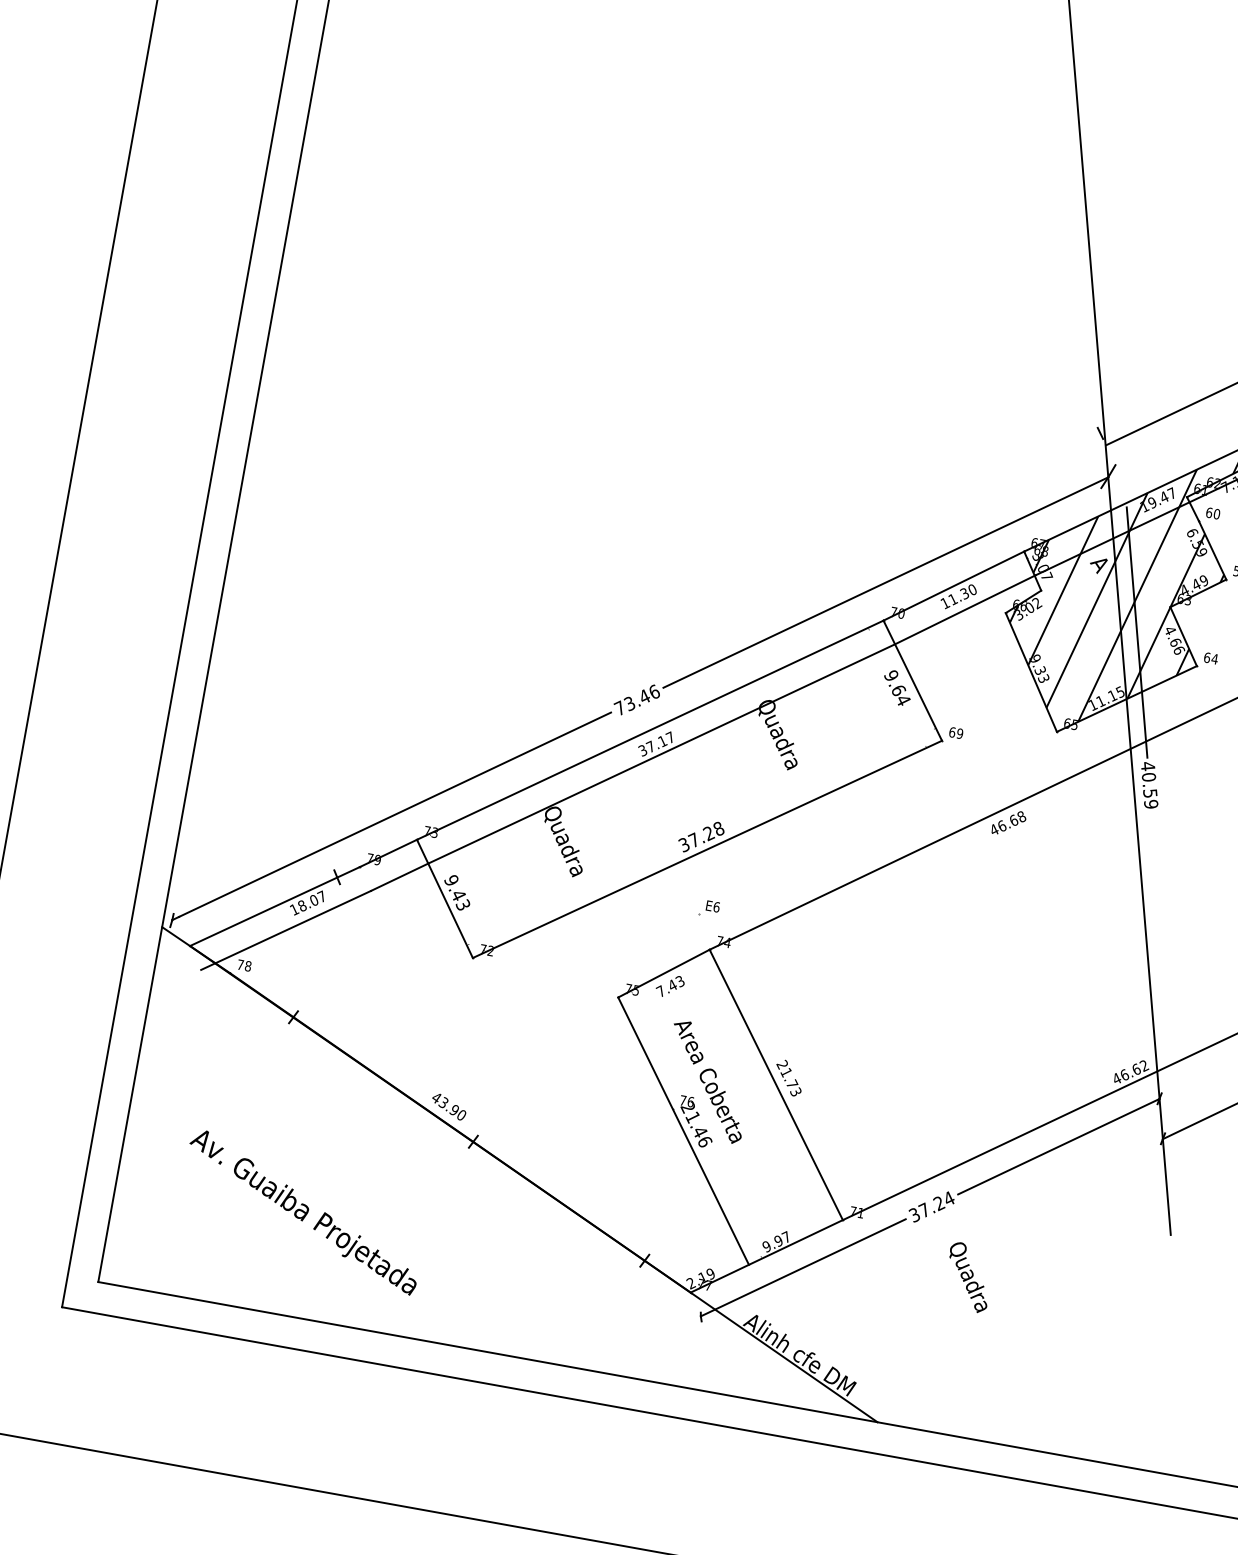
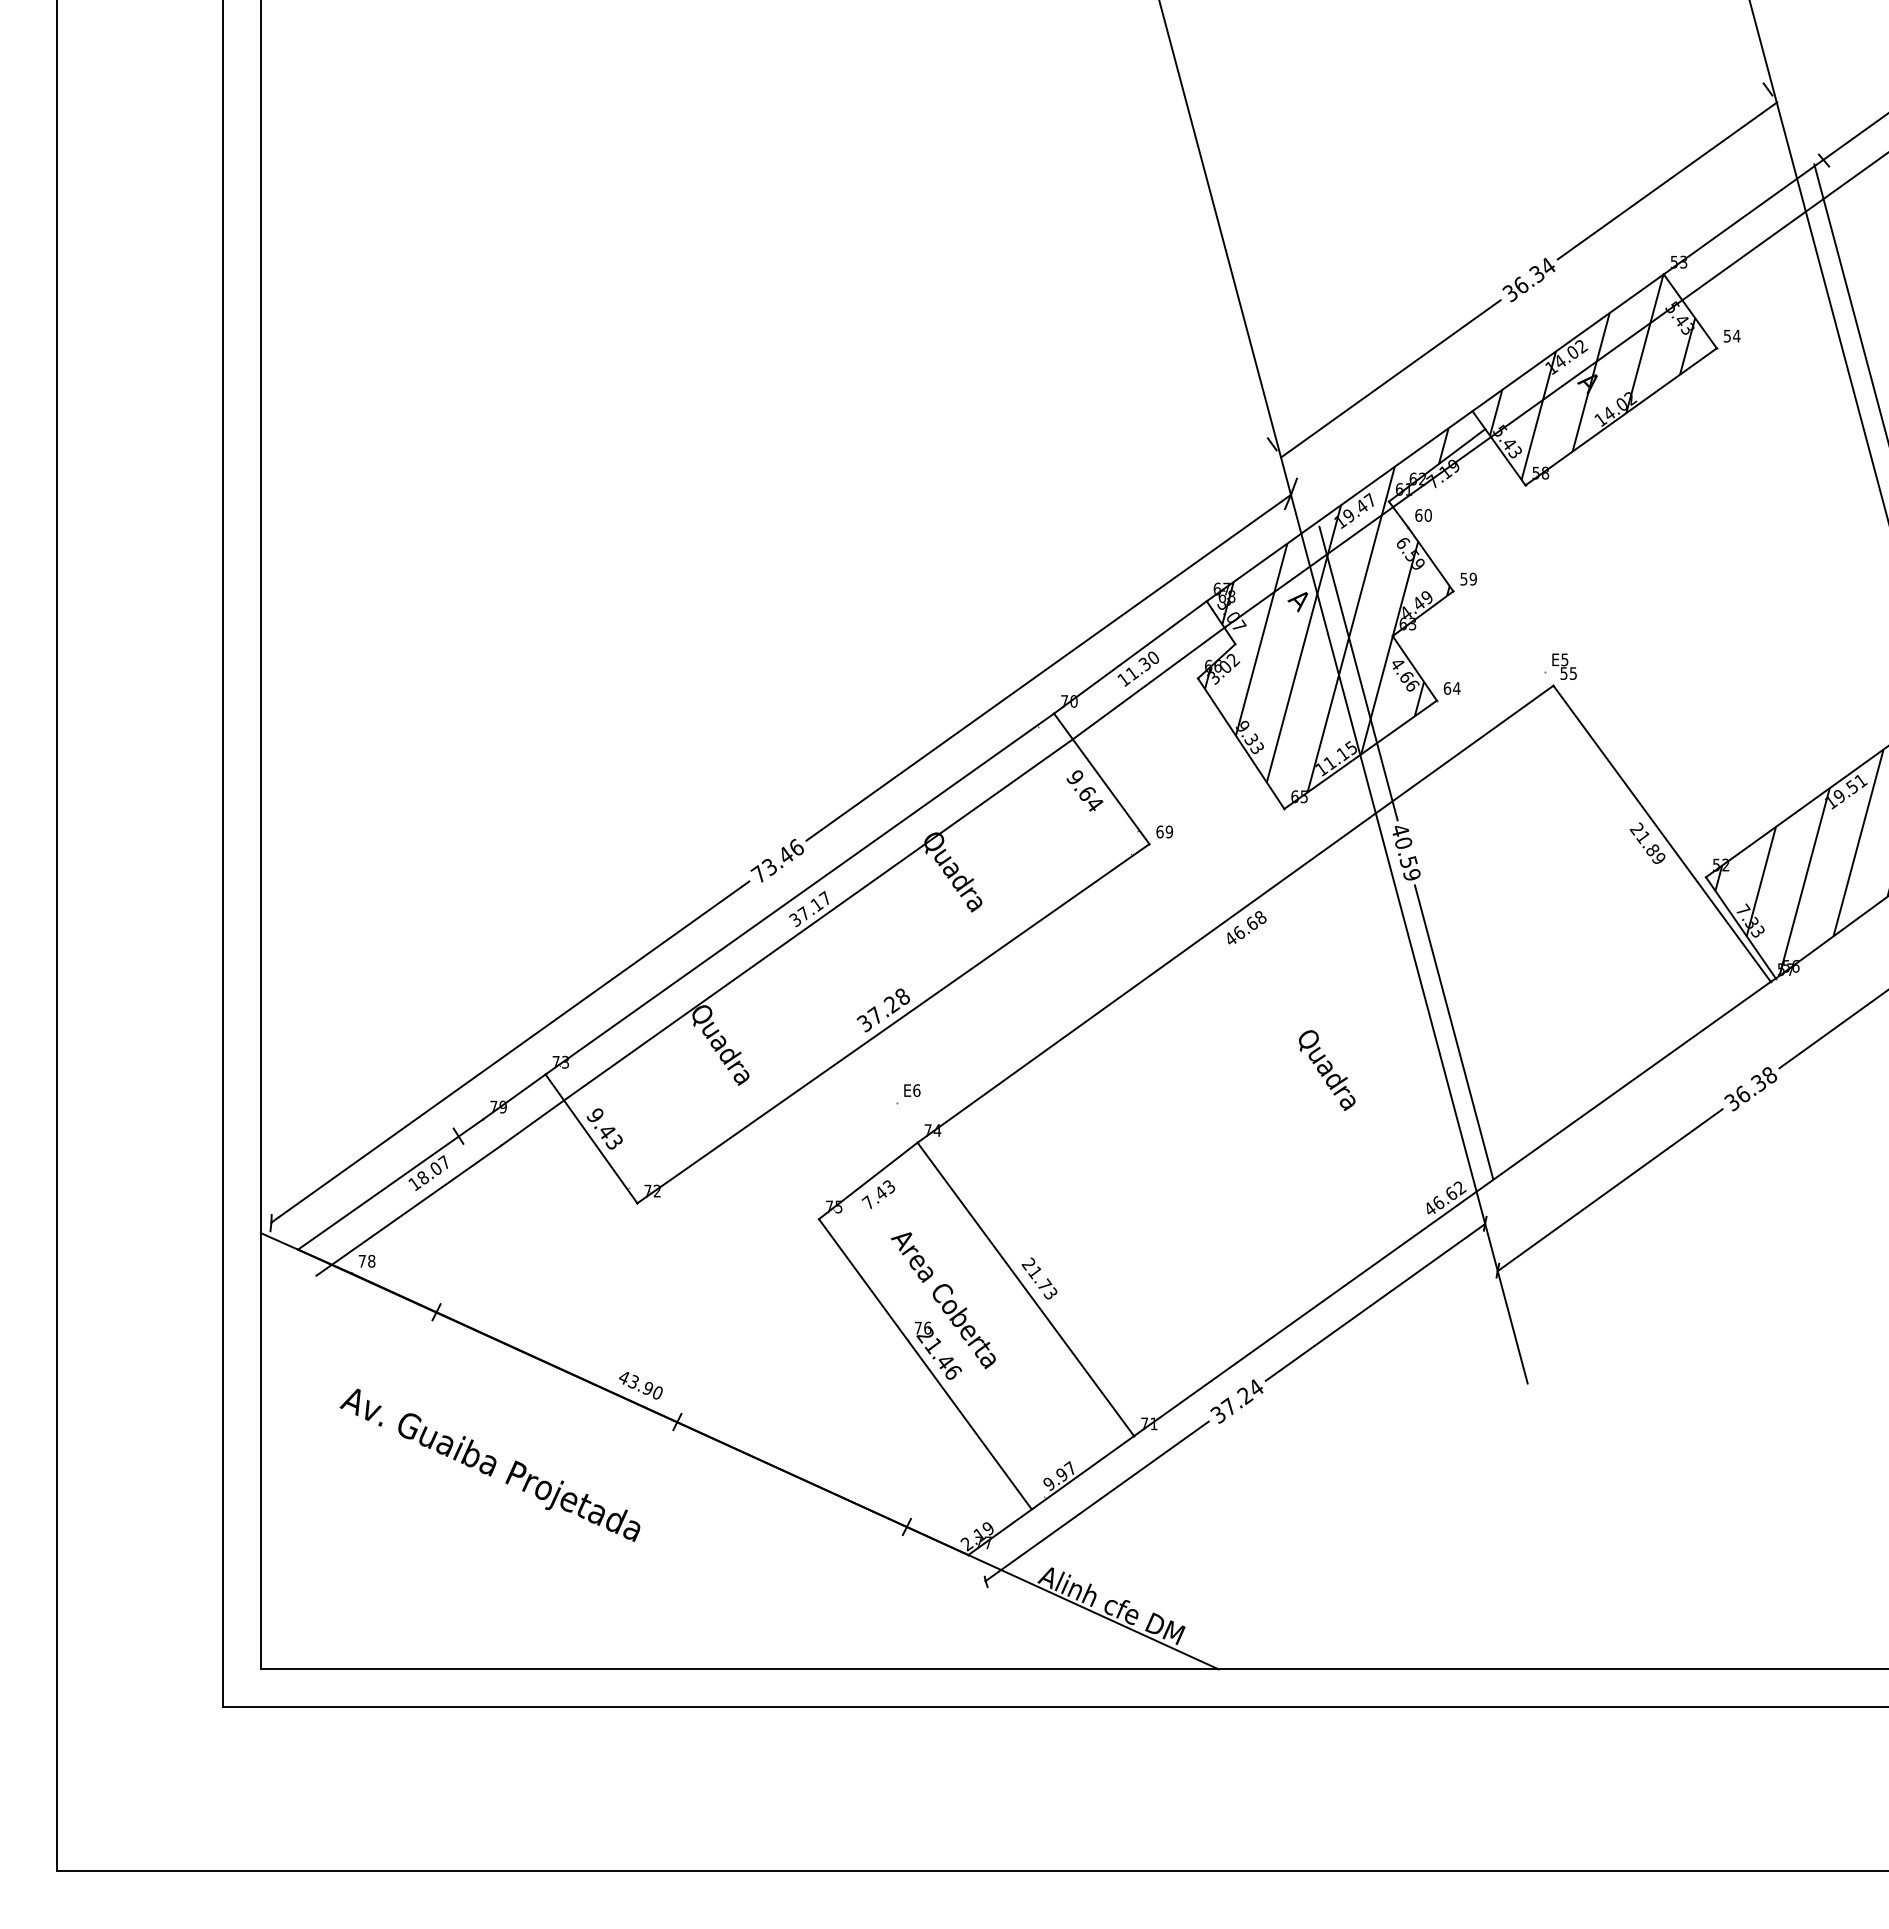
line: (1161, 937) -> (1453, 1031), added
text: (303, 1211) -> (489, 1464), moved
text: (968, 1277) -> (1327, 1070), moved

